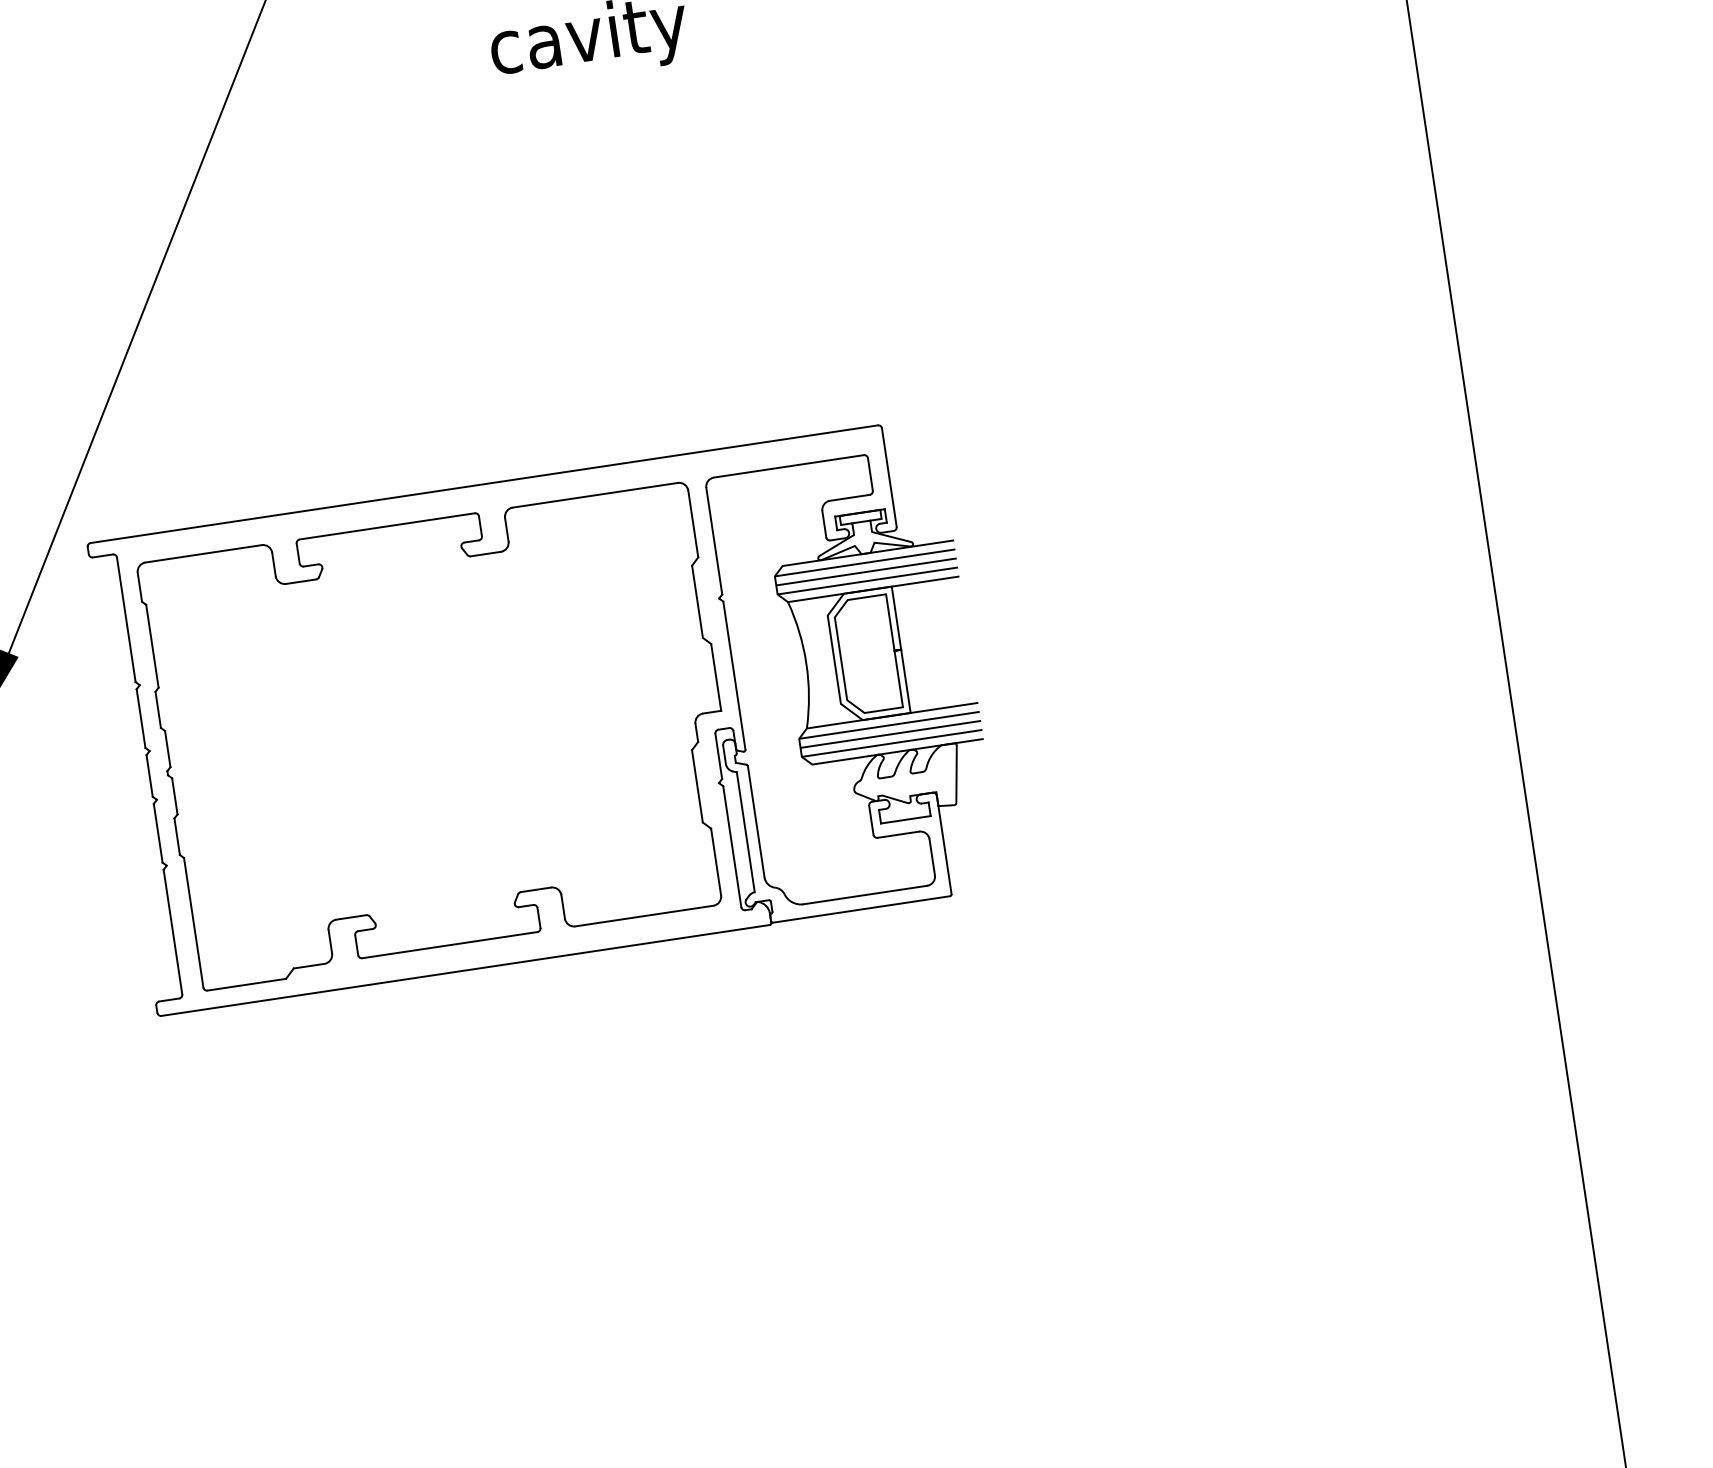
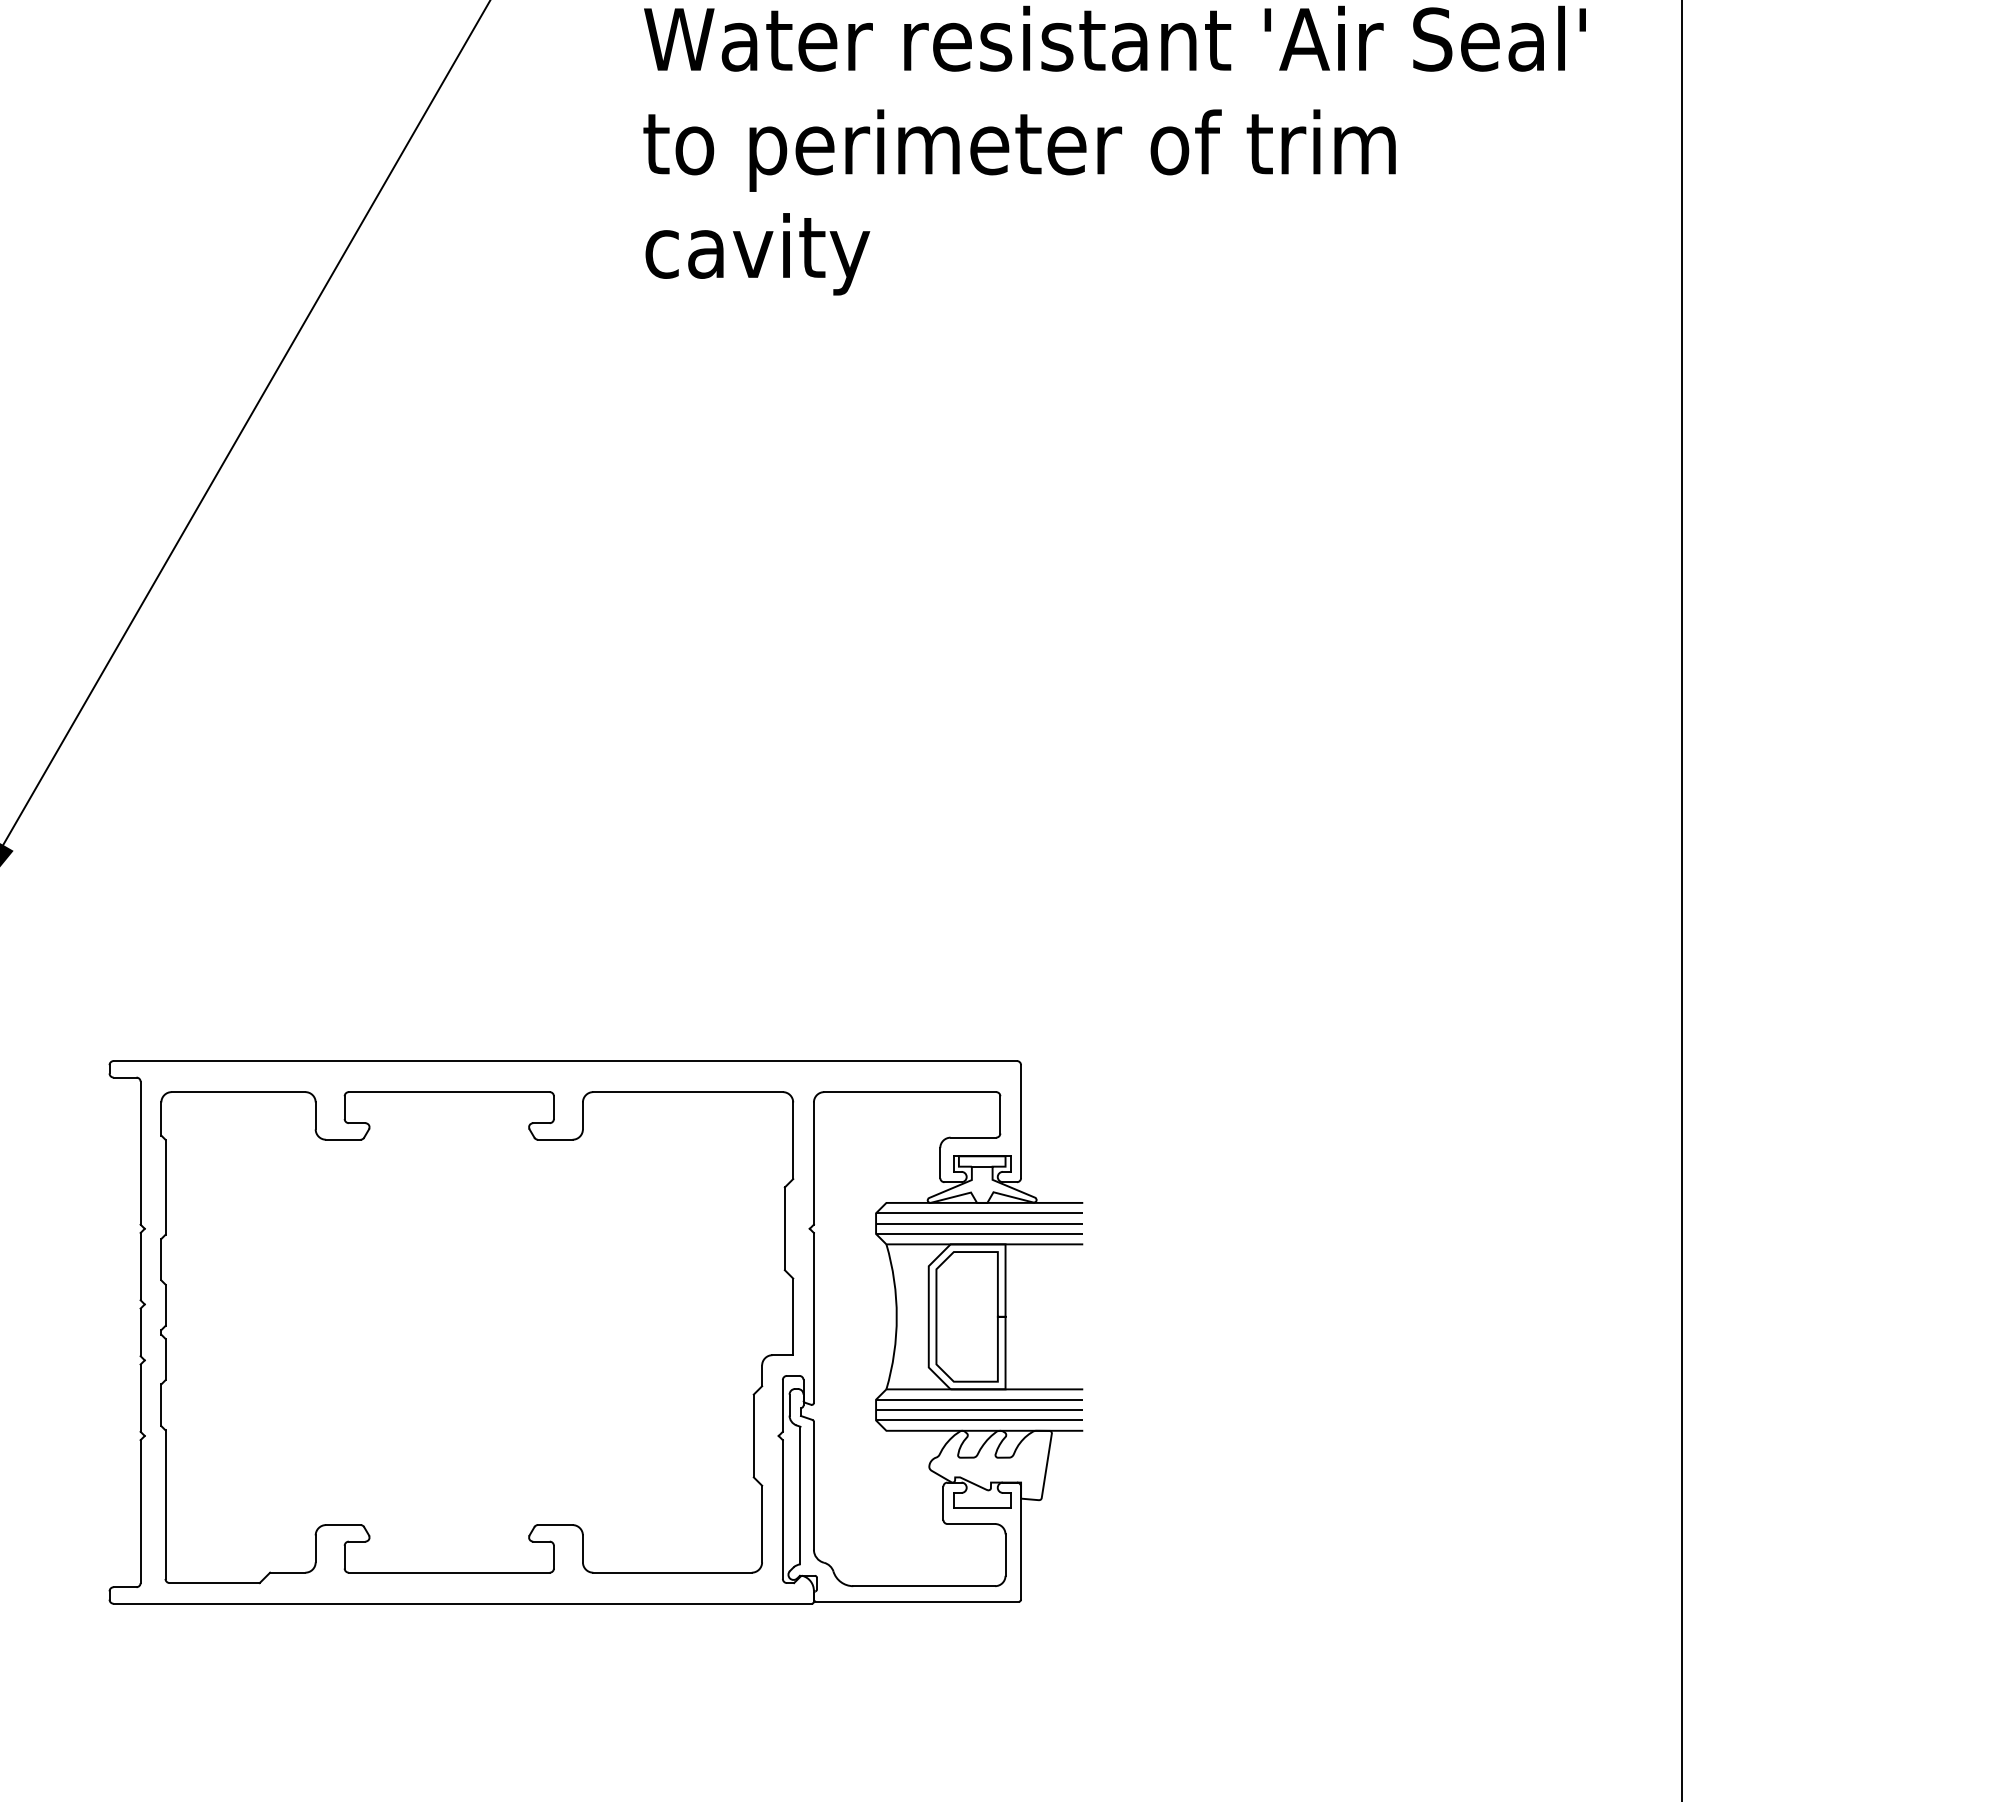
part: (545, 716) -> (595, 1332), moved

